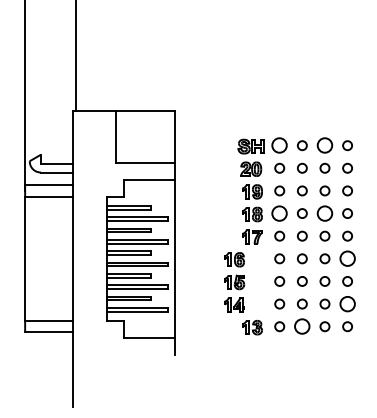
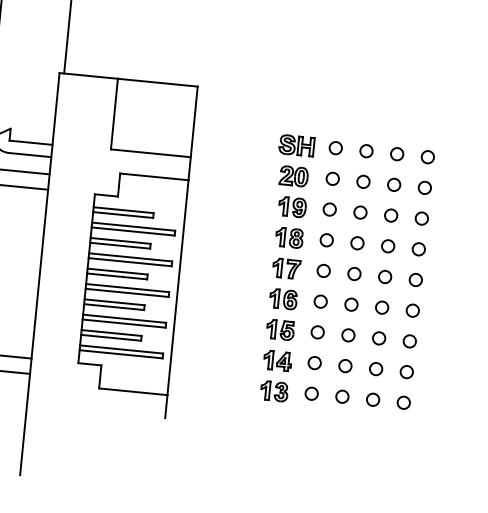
circle: (279, 145) -> (335, 147), size x0.62
circle: (324, 145) -> (396, 153), size x0.62
circle: (279, 213) -> (326, 240), size x0.62
circle: (324, 213) -> (387, 246), size x0.62
circle: (347, 258) -> (412, 310), size x0.62
part: (234, 282) -> (280, 330), moved
circle: (347, 303) -> (406, 371), size x0.62
circle: (302, 326) -> (342, 396), size x0.62

